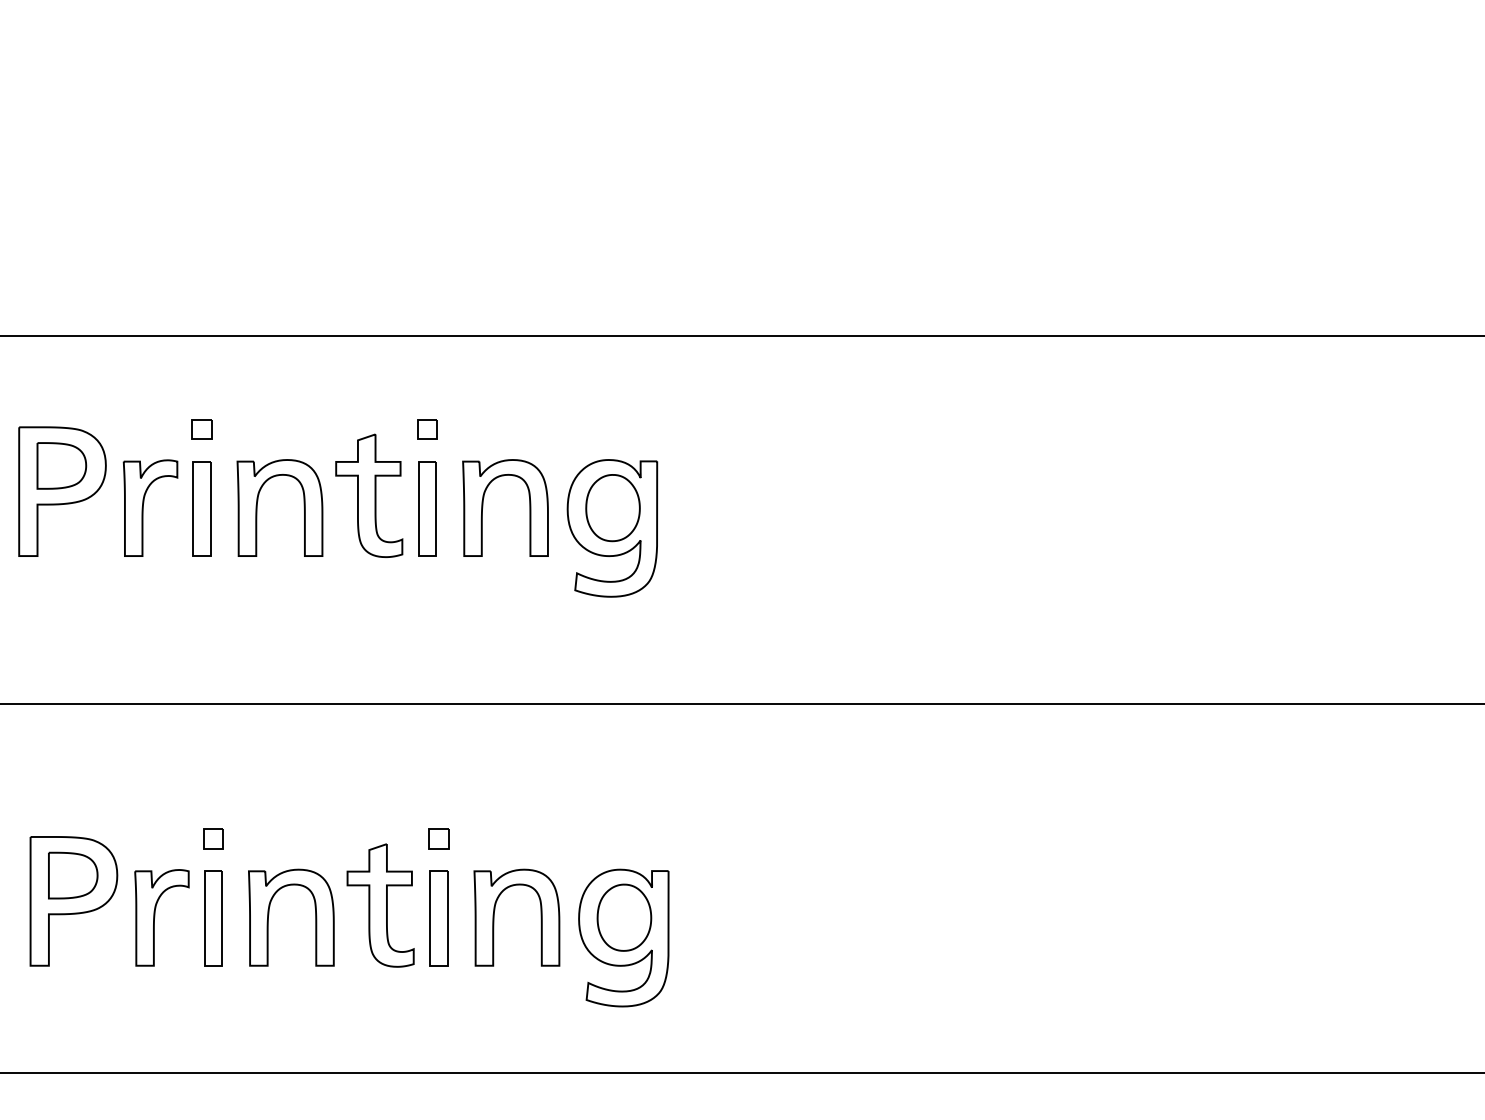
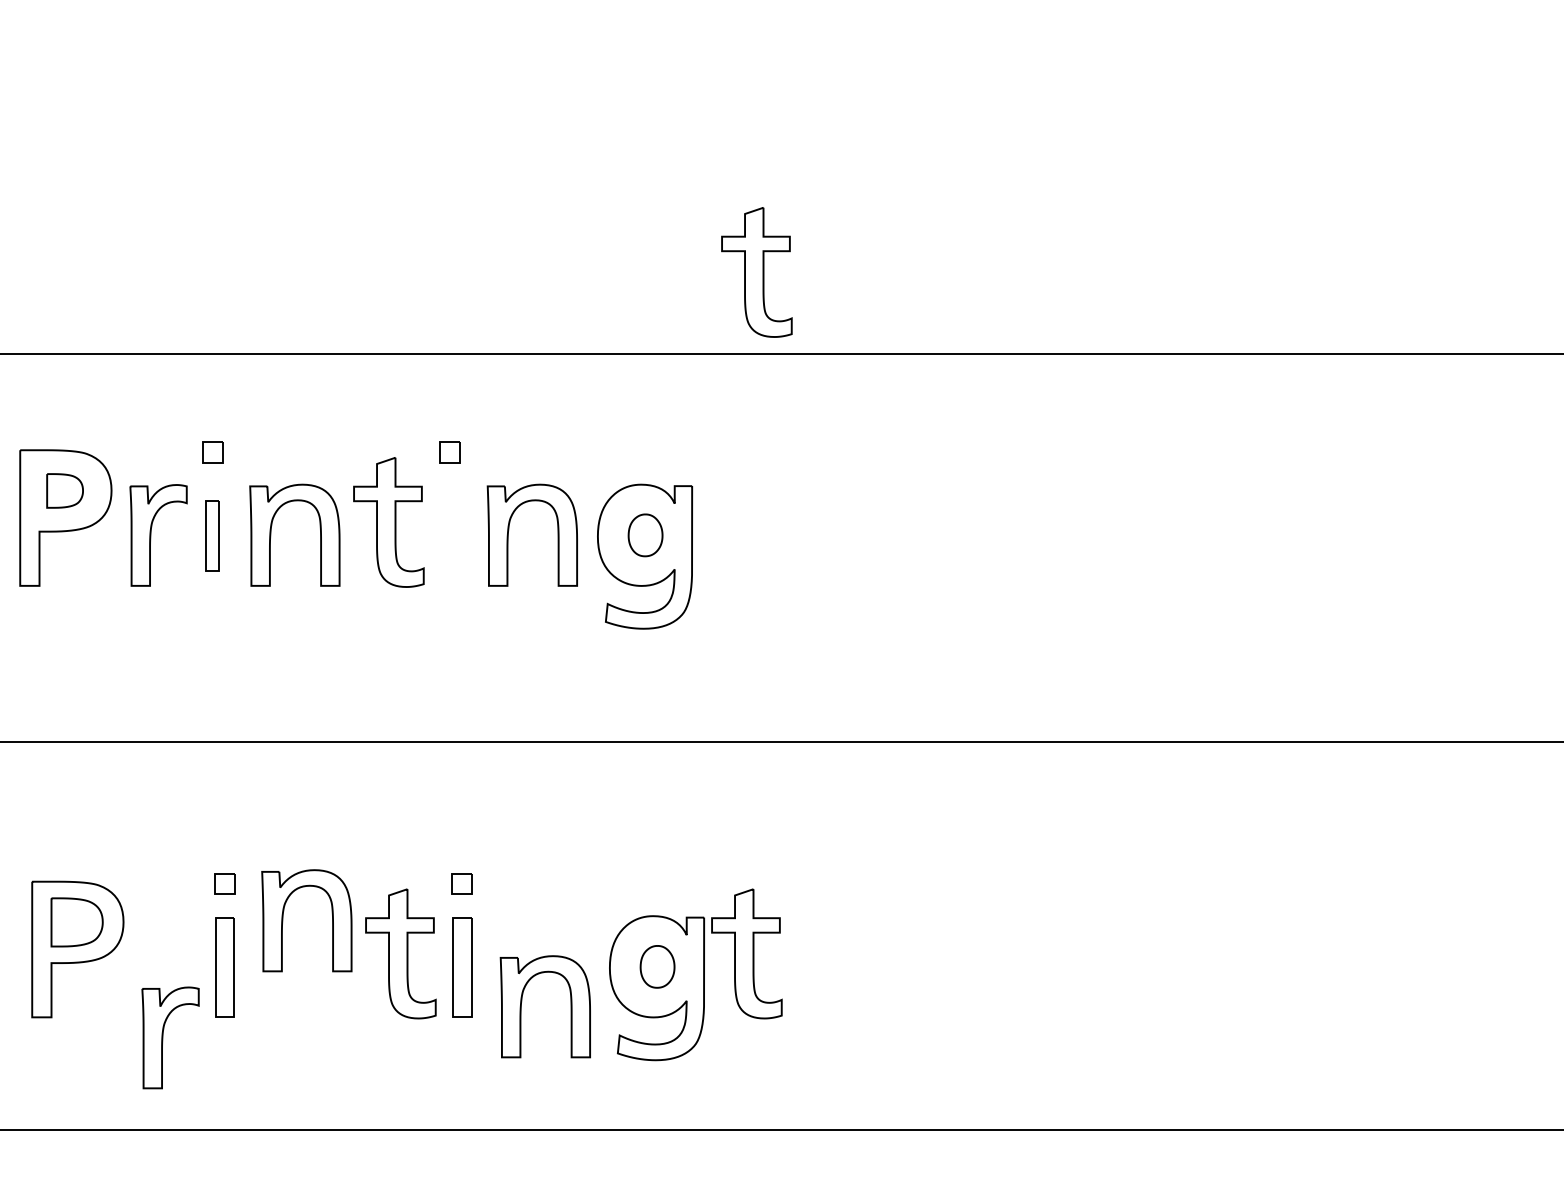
part: (718, 258) -> (756, 272), added
part: (61, 465) -> (64, 490), size x0.7
part: (201, 508) -> (212, 535), size x0.7
part: (427, 508) -> (450, 535), removed
part: (612, 508) -> (645, 535), size x0.6
part: (708, 905) -> (746, 953), added
part: (495, 912) -> (522, 1001), moved
part: (155, 917) -> (163, 1037), moved
part: (269, 917) -> (283, 920), moved
part: (624, 917) -> (657, 966), size x0.6

